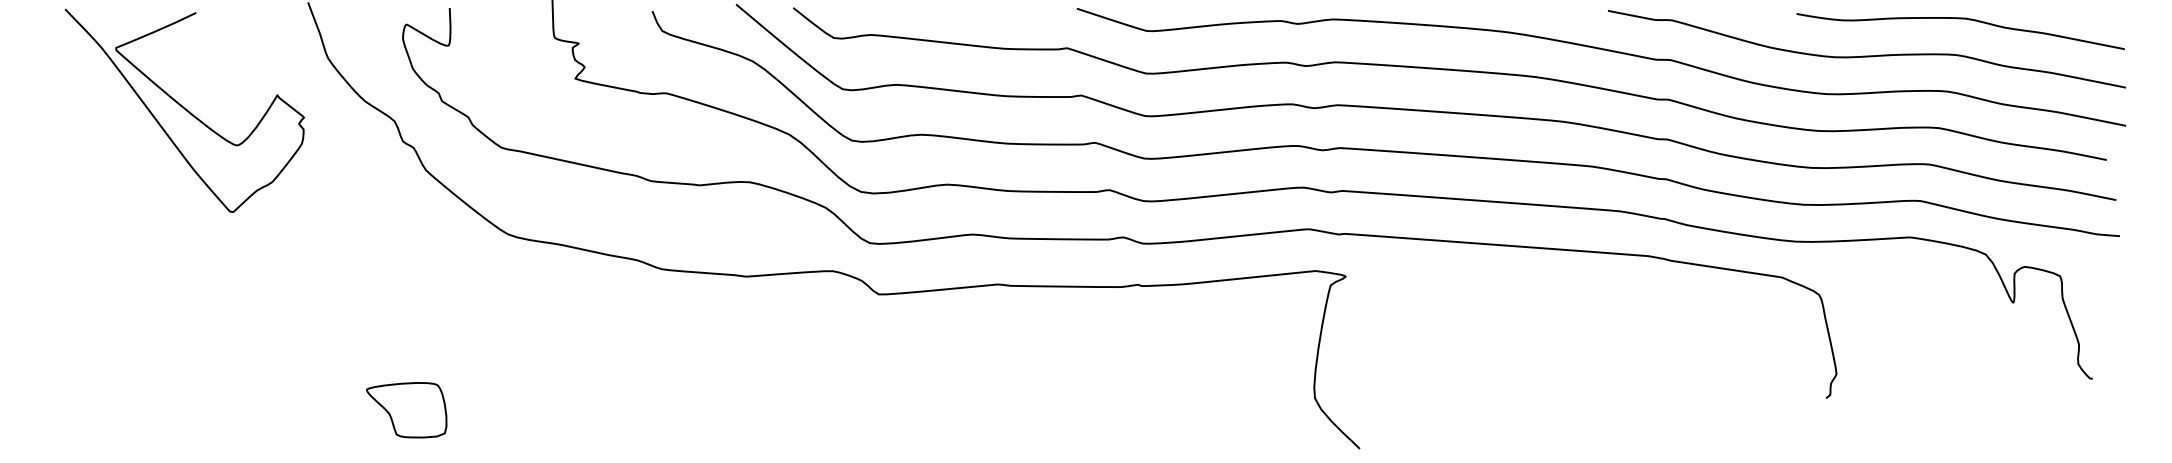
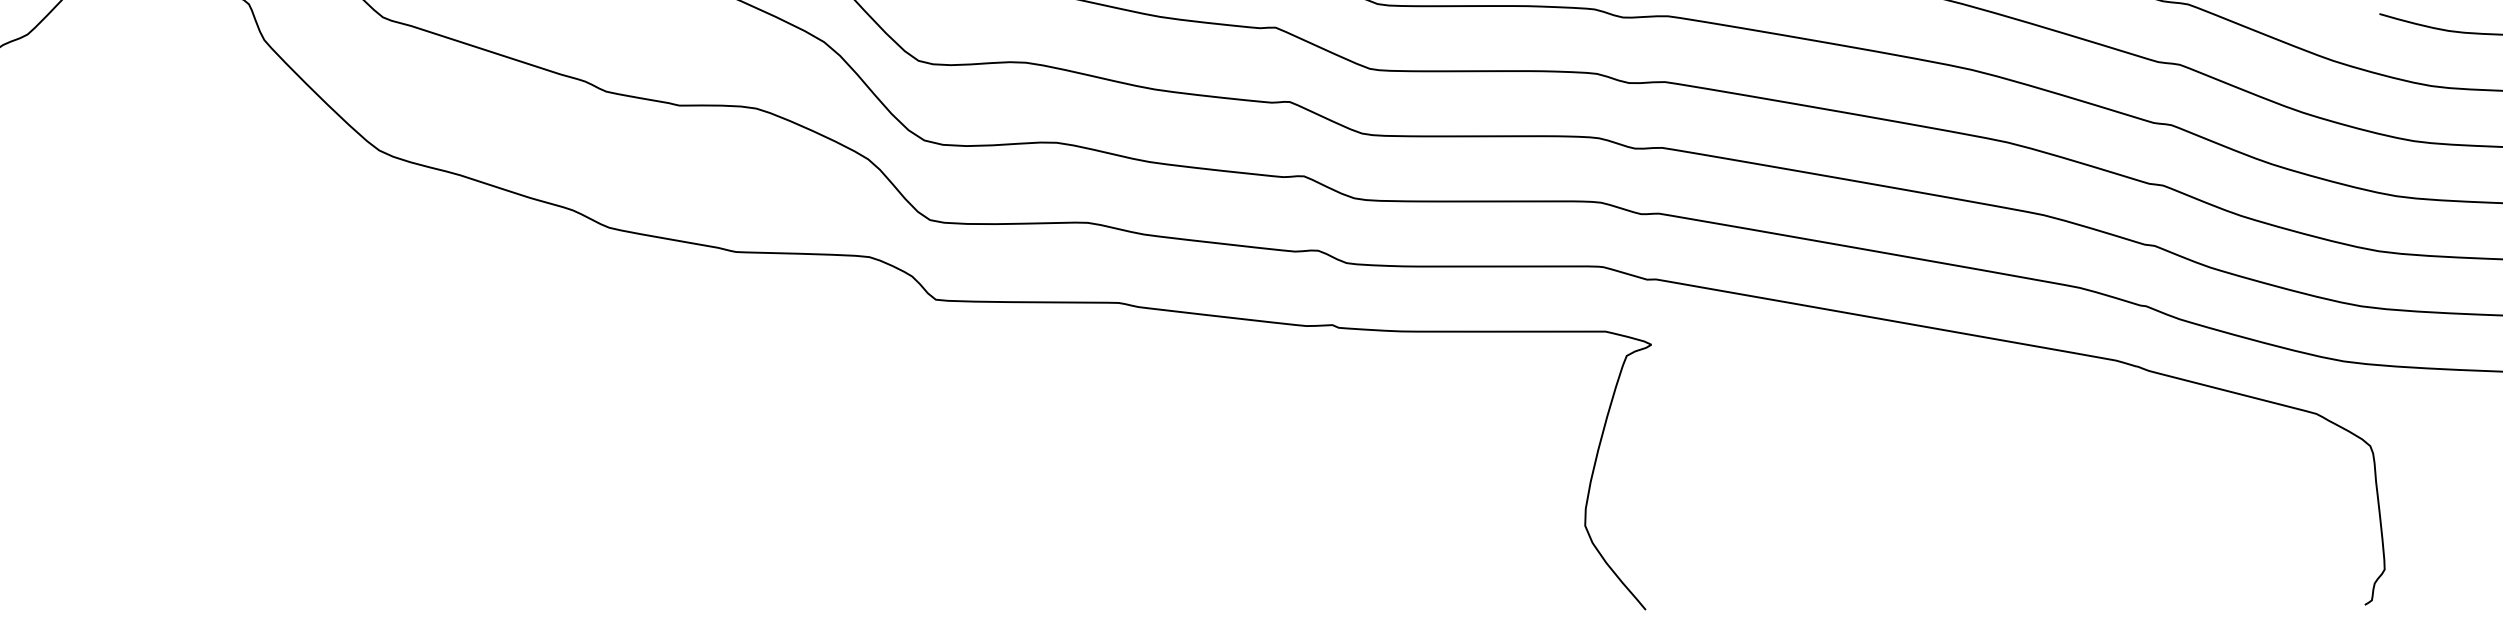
part: (406, 410) -> (197, 403), removed

